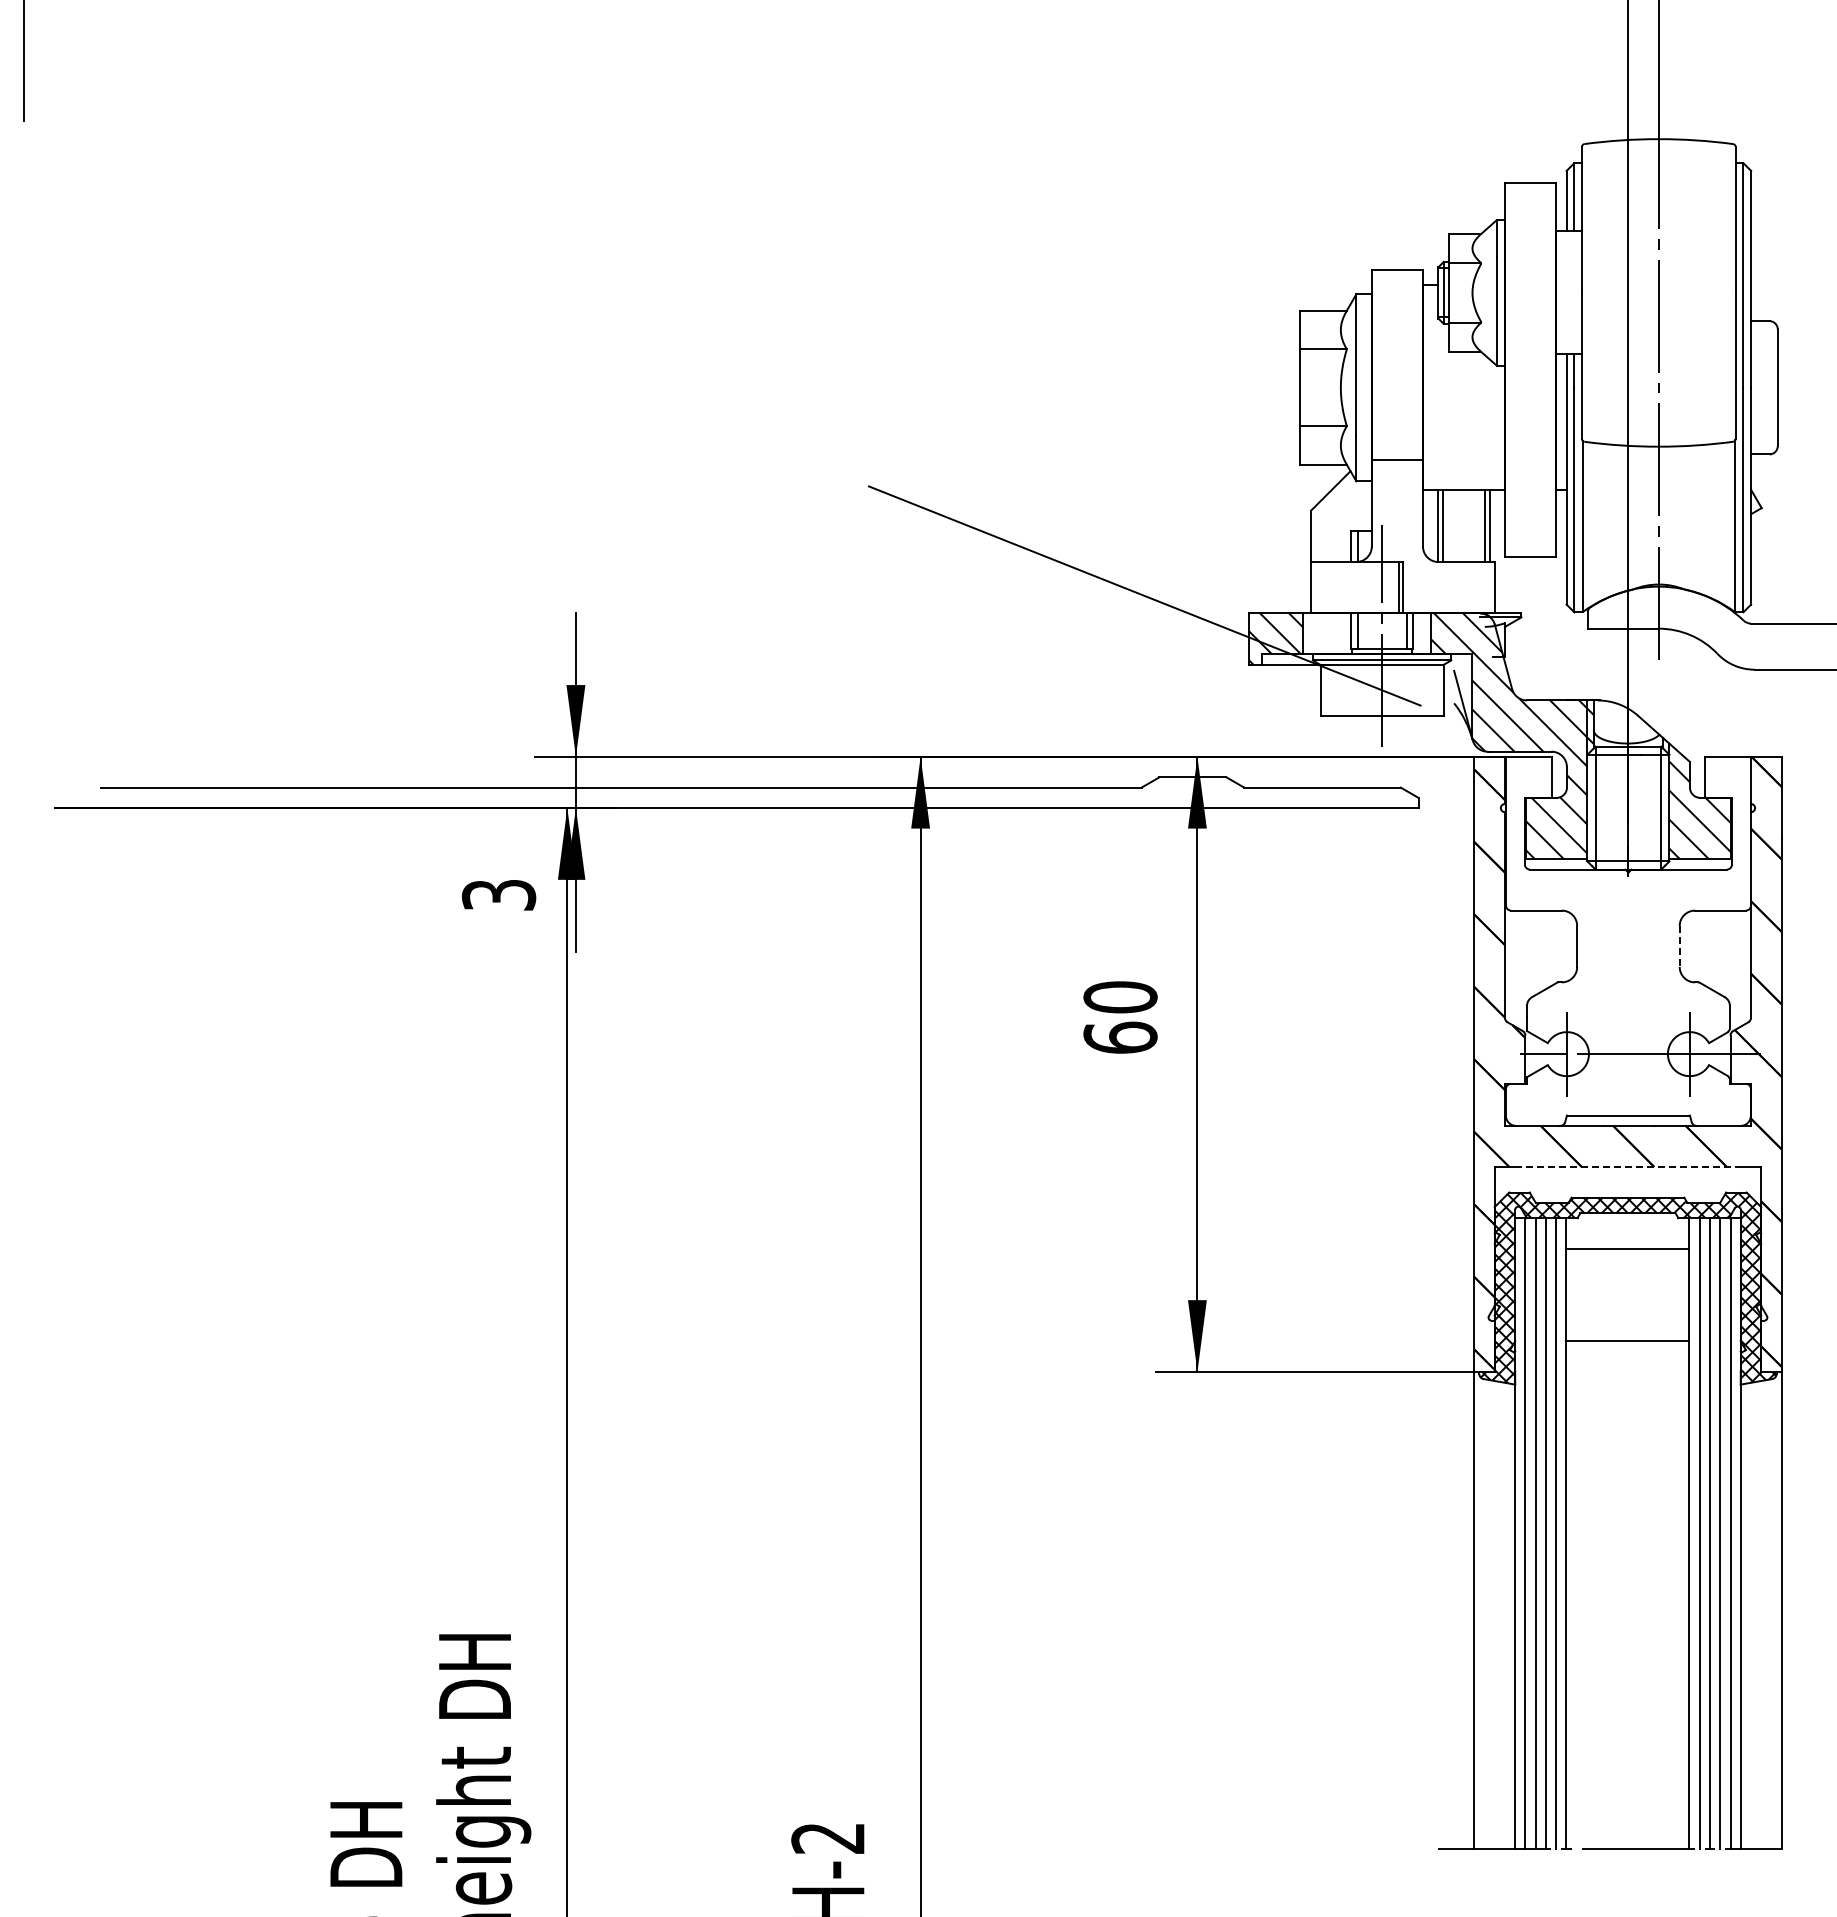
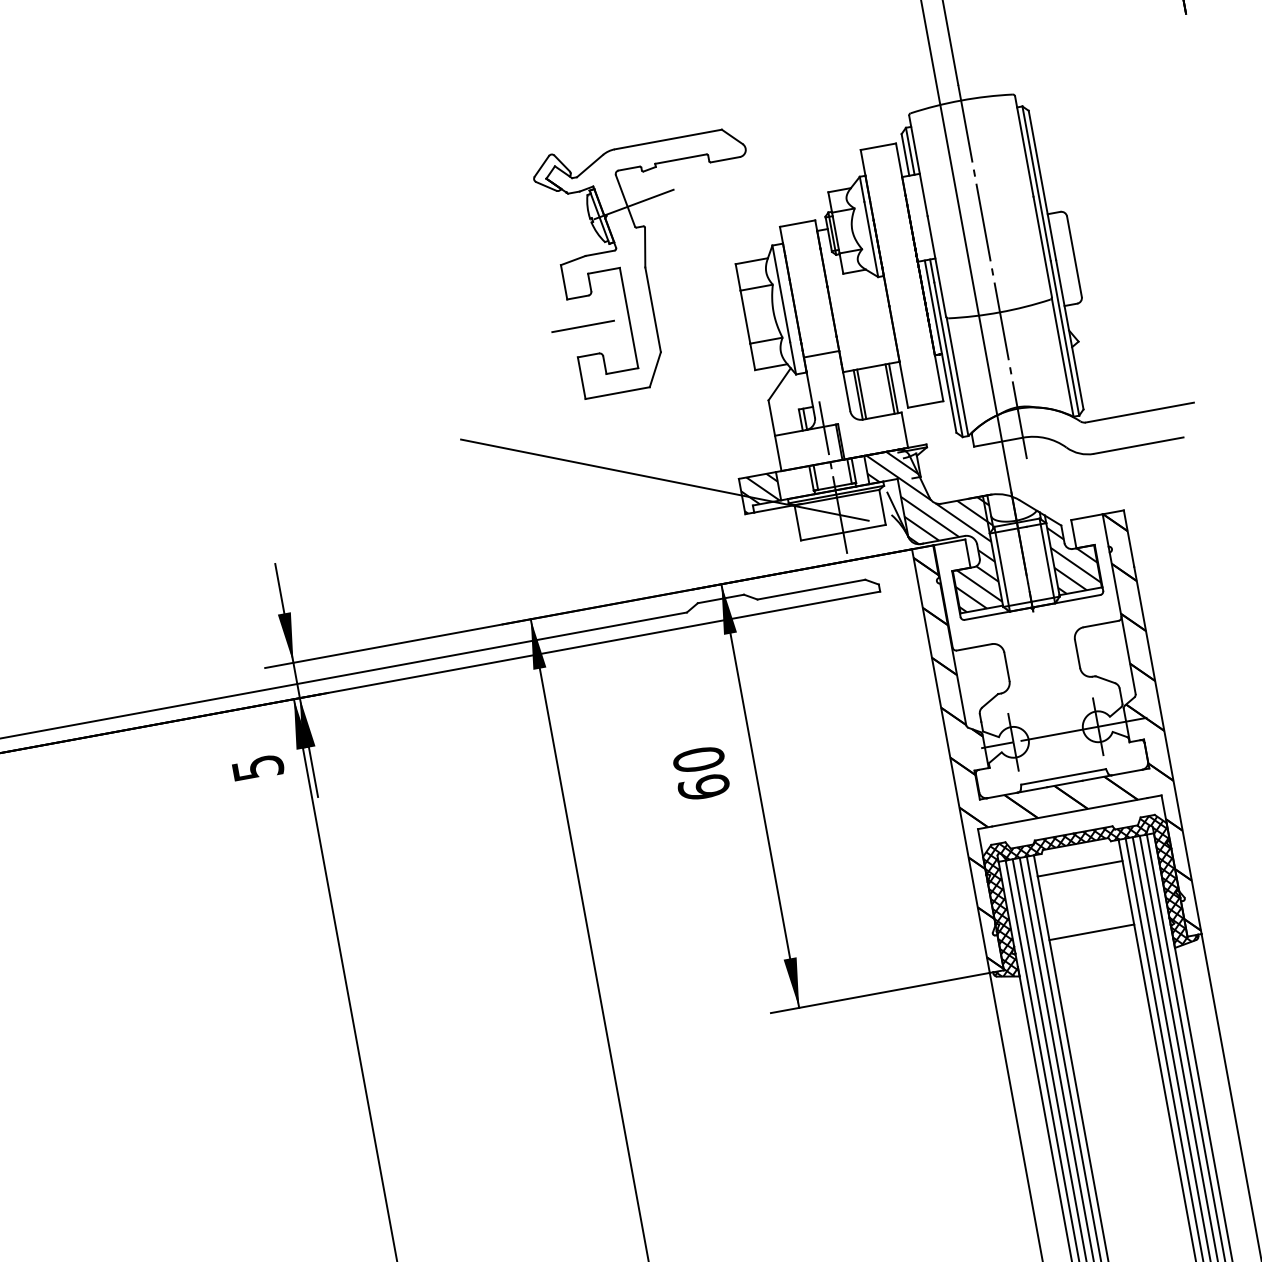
part: (1174, 285) -> (646, 262), added
text: (498, 895) -> (257, 768), 3 -> 5
line: (1679, 946) -> (1077, 653), dashed -> solid
line: (1627, 1166) -> (1069, 812), dashed -> solid

